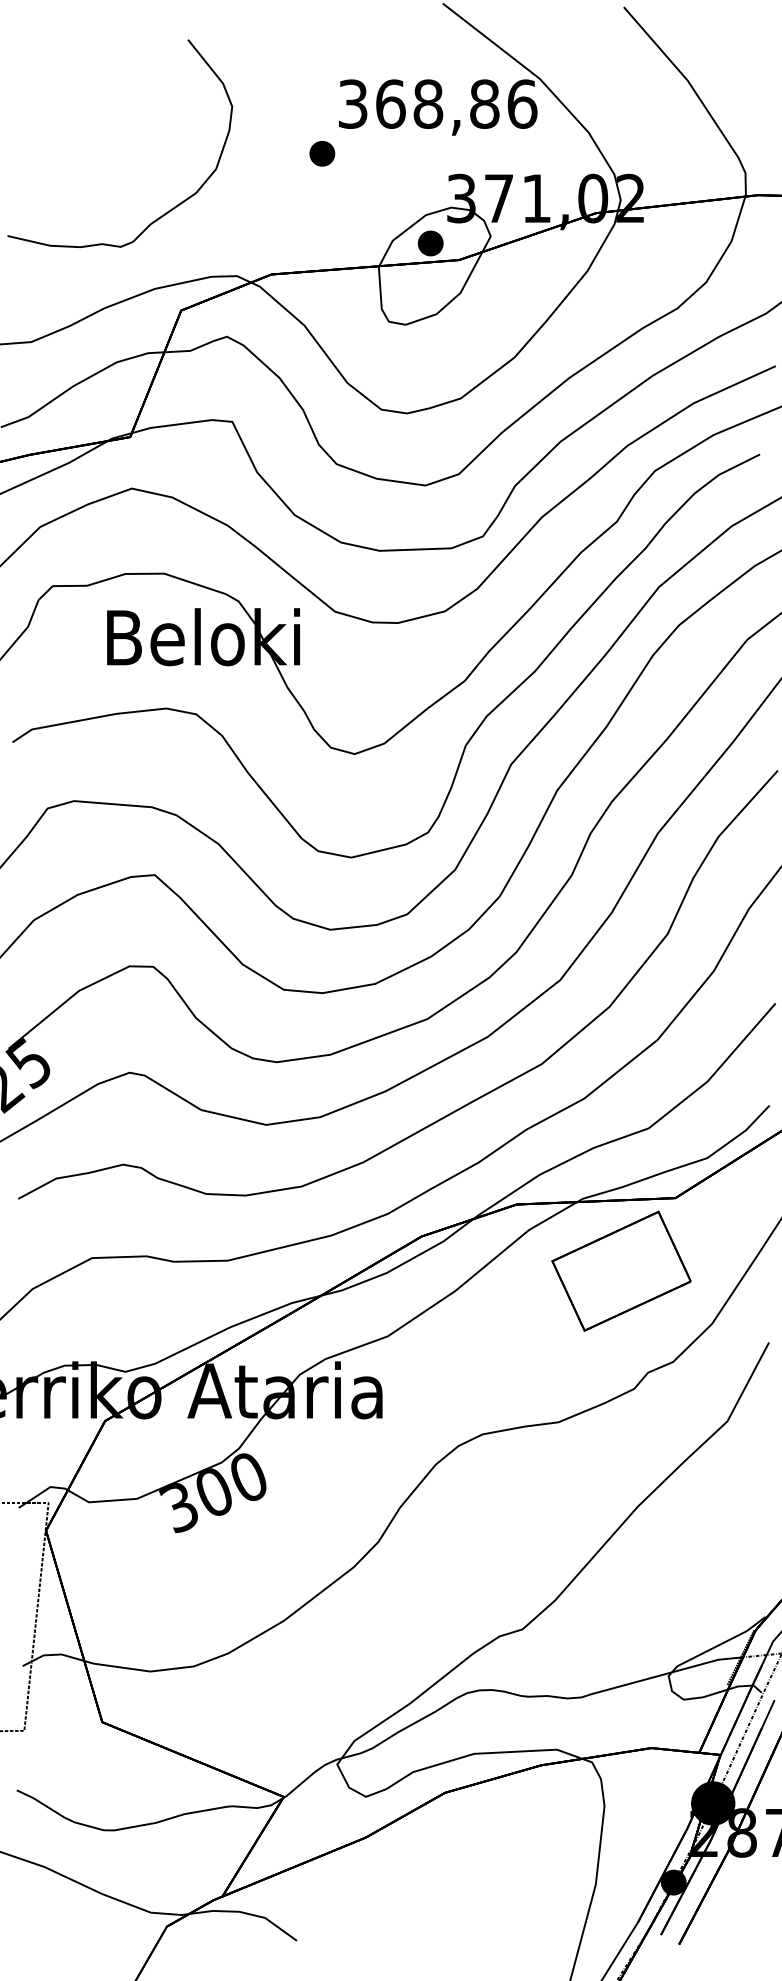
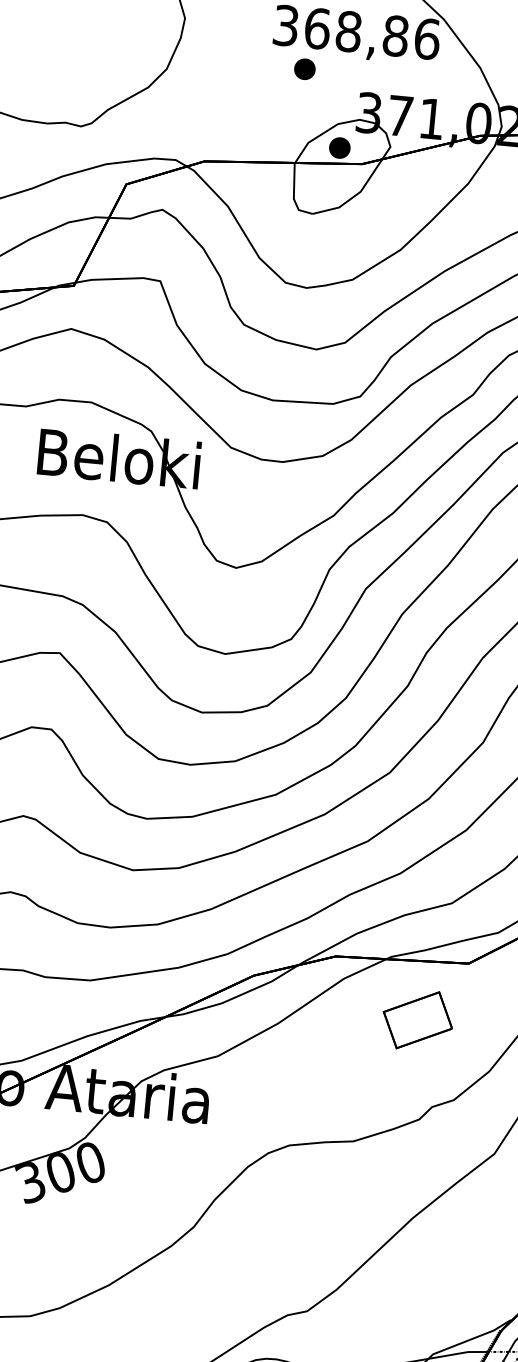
part: (322, 153) -> (305, 69), moved
part: (621, 1270) -> (417, 1019), size x0.6

